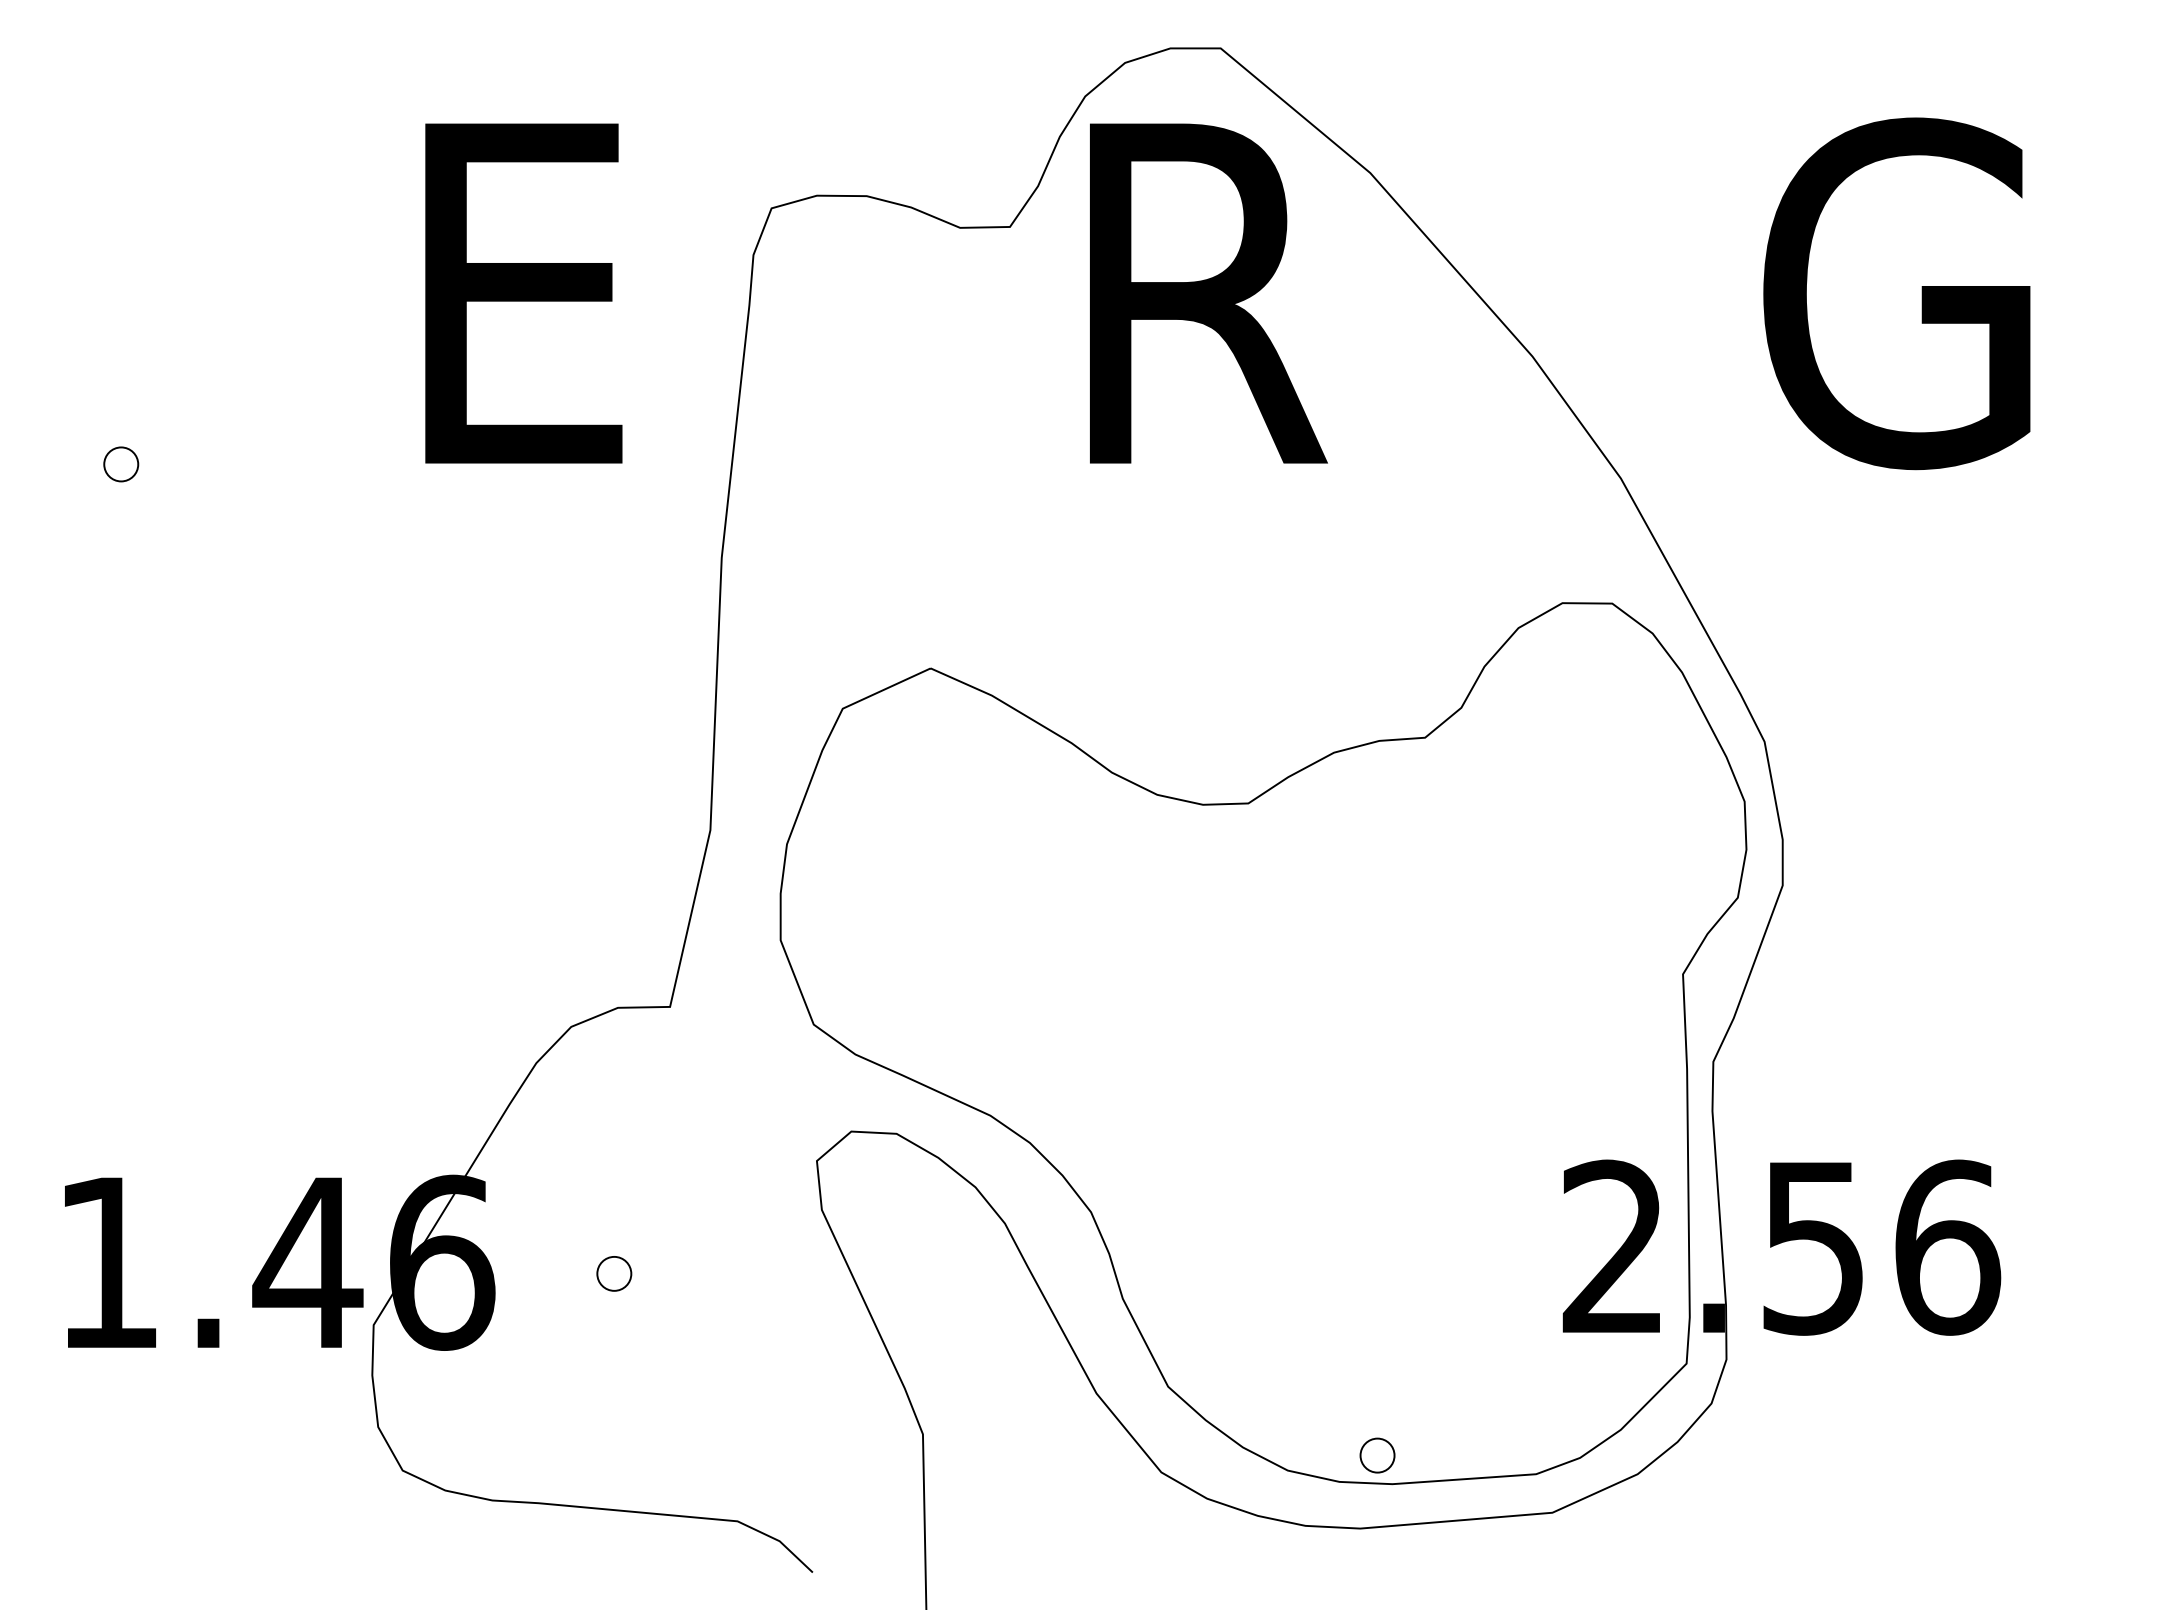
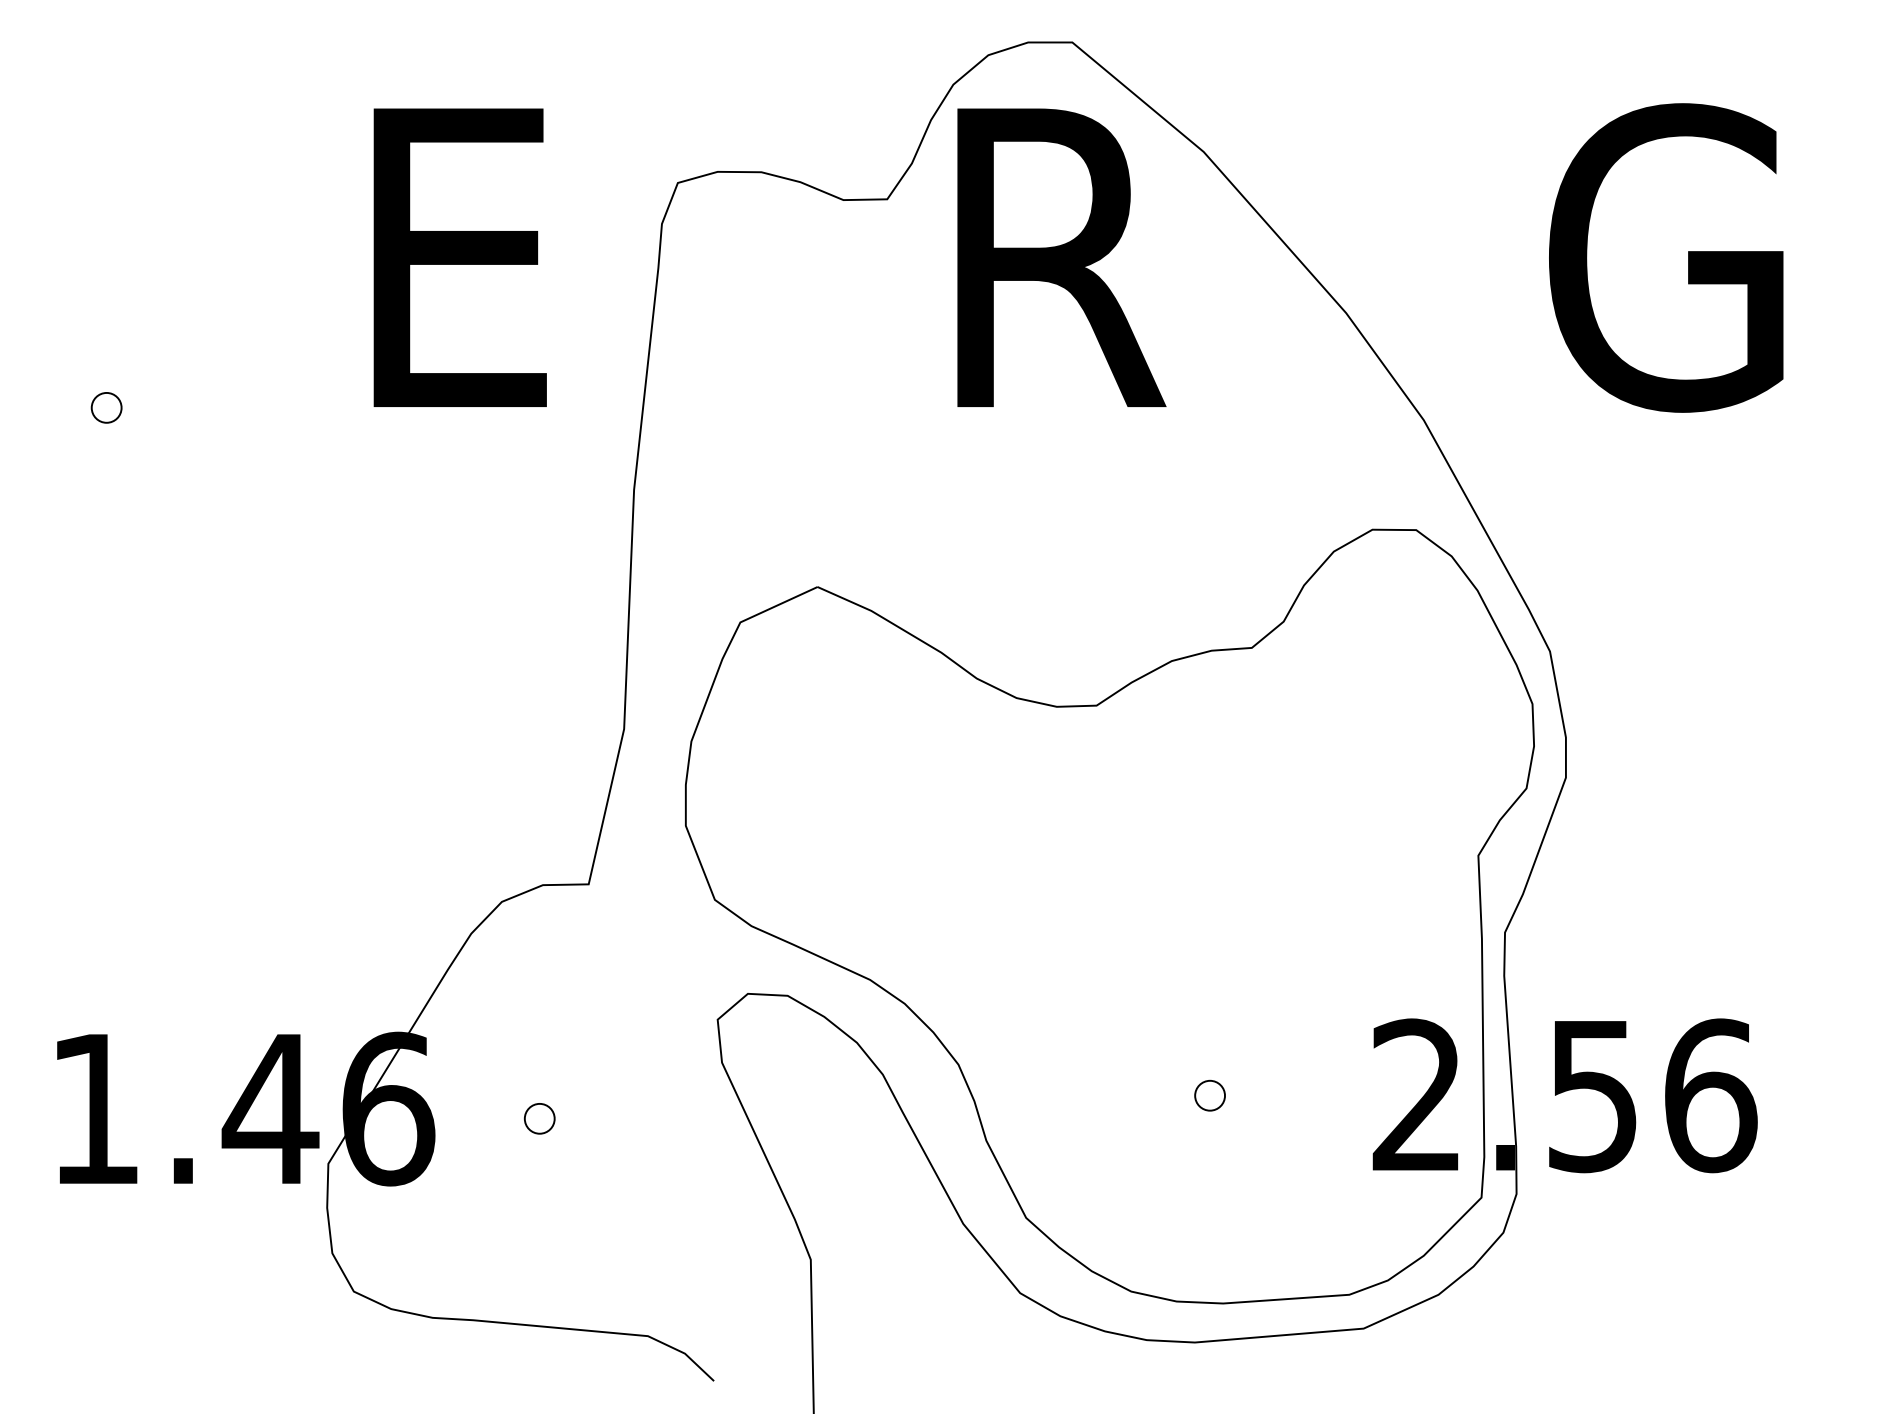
part: (1377, 1455) -> (1210, 1095), moved

